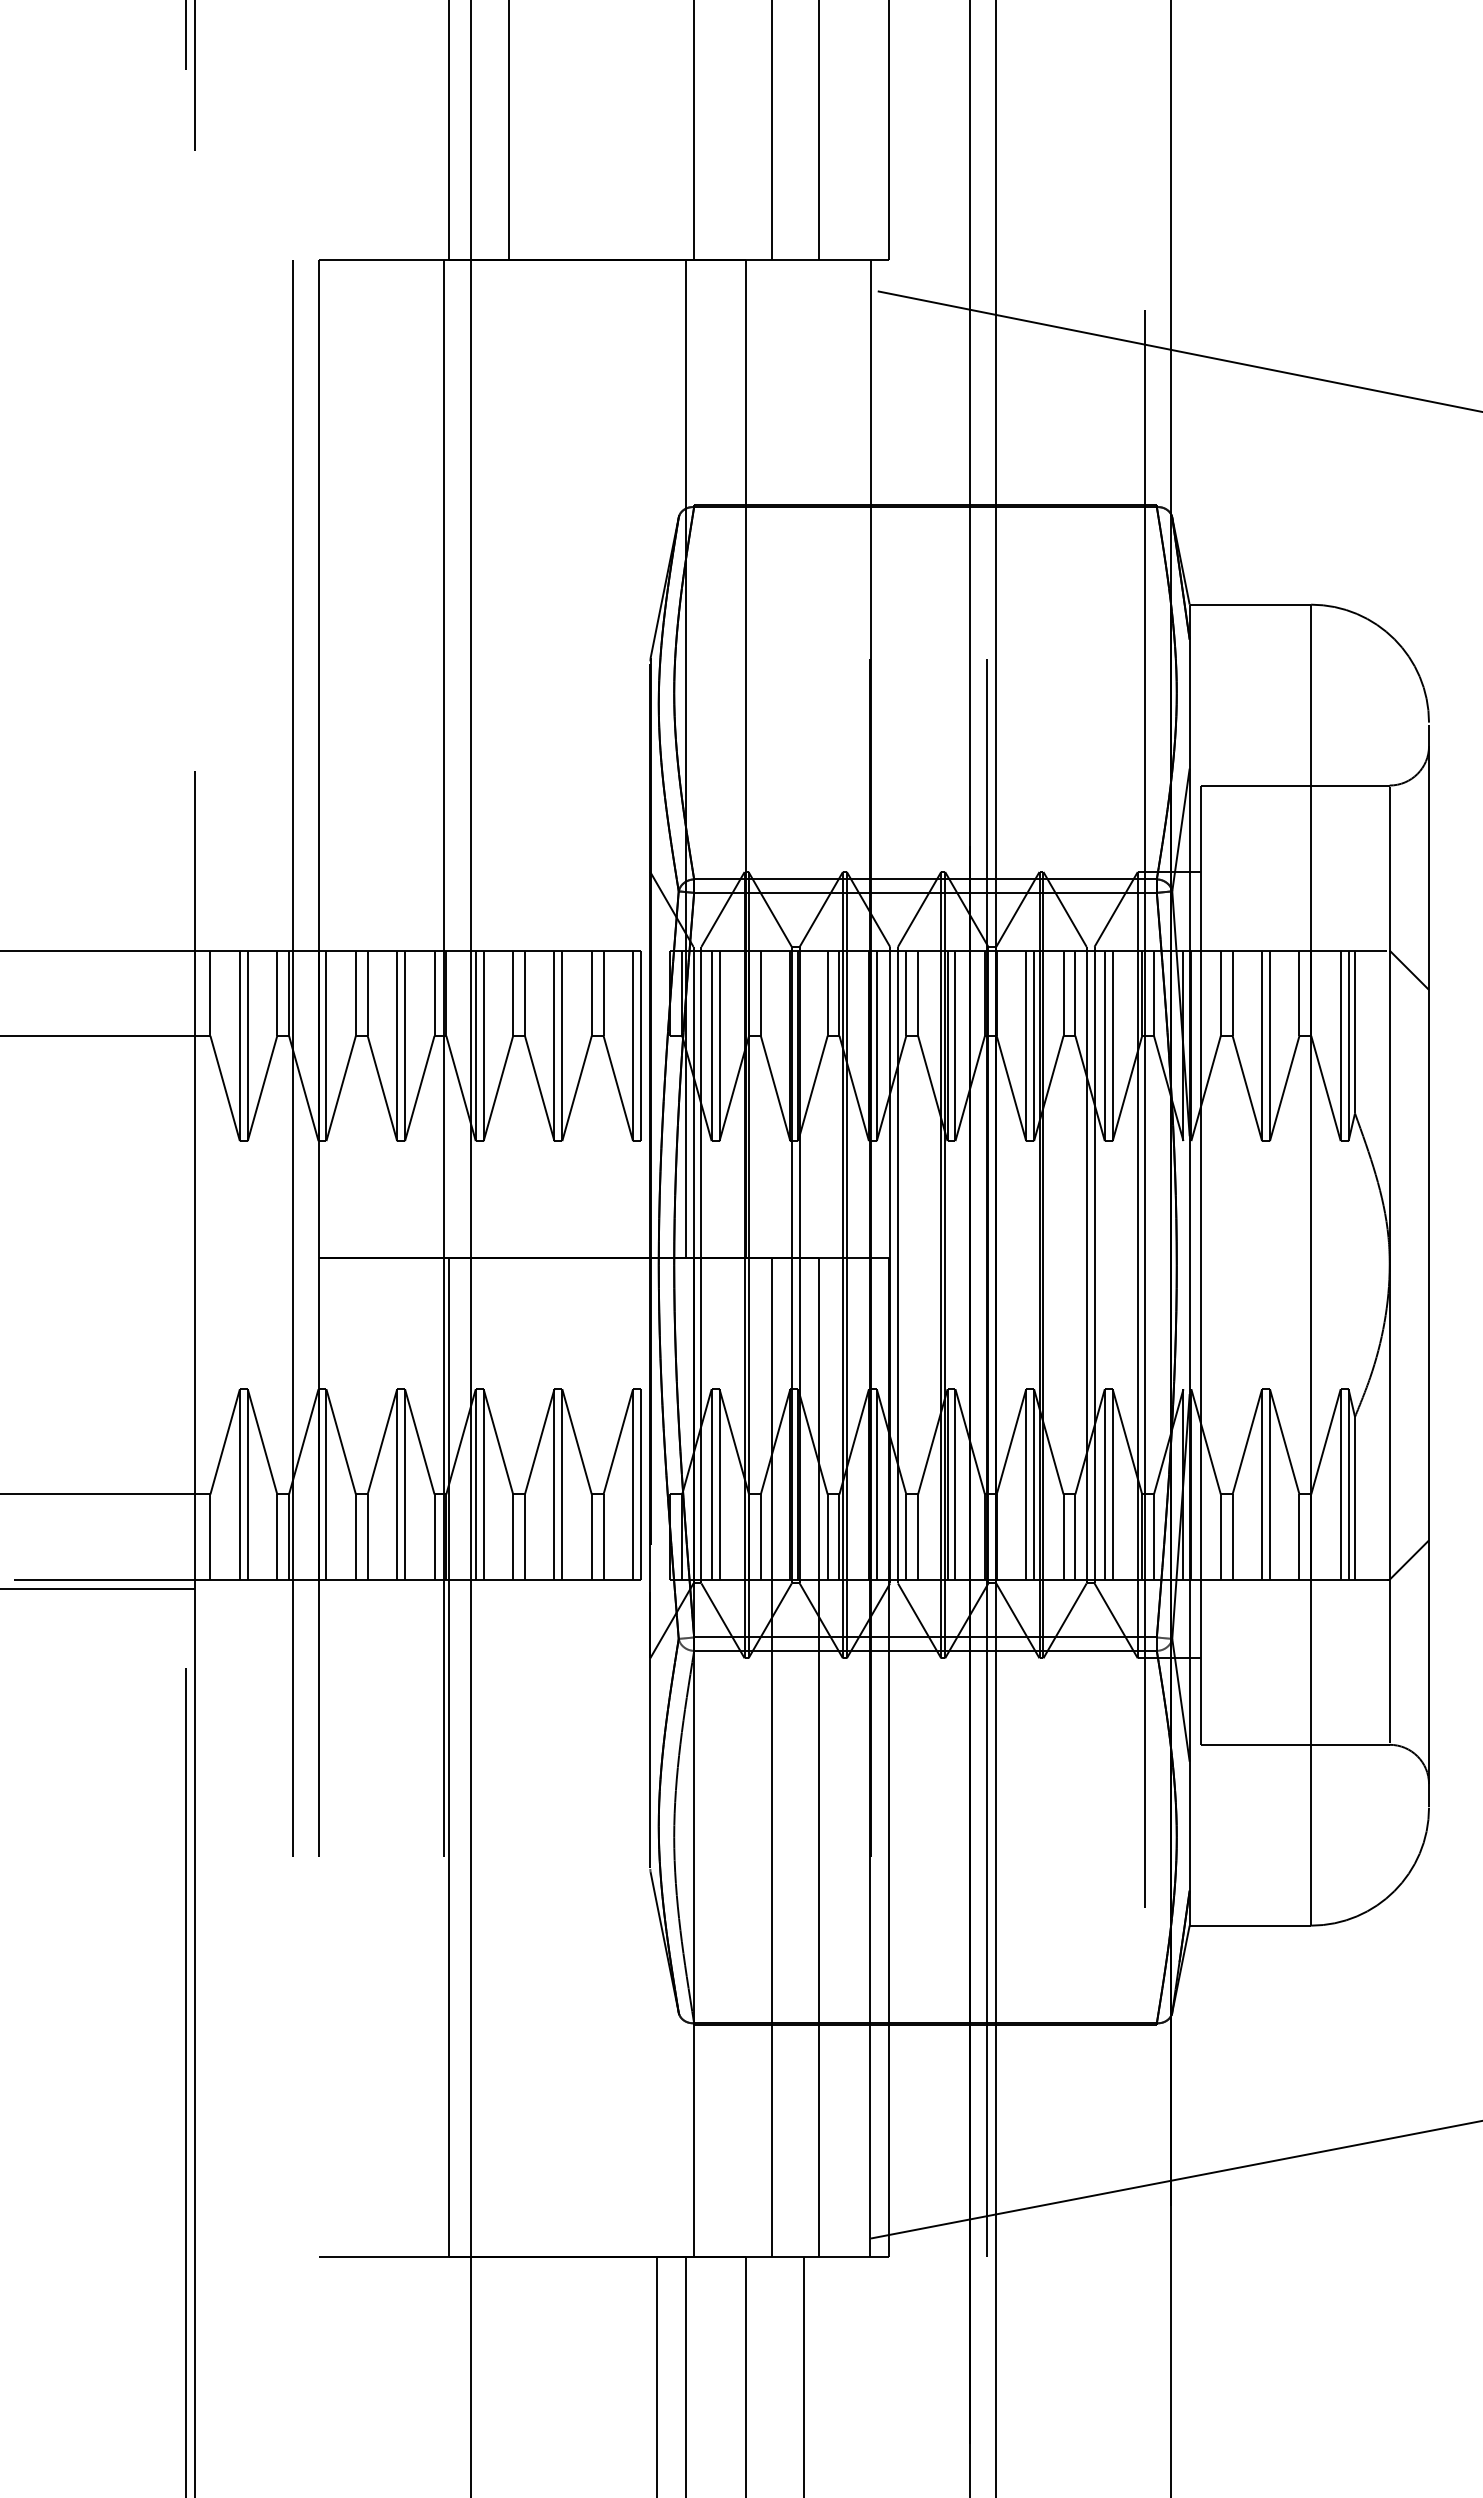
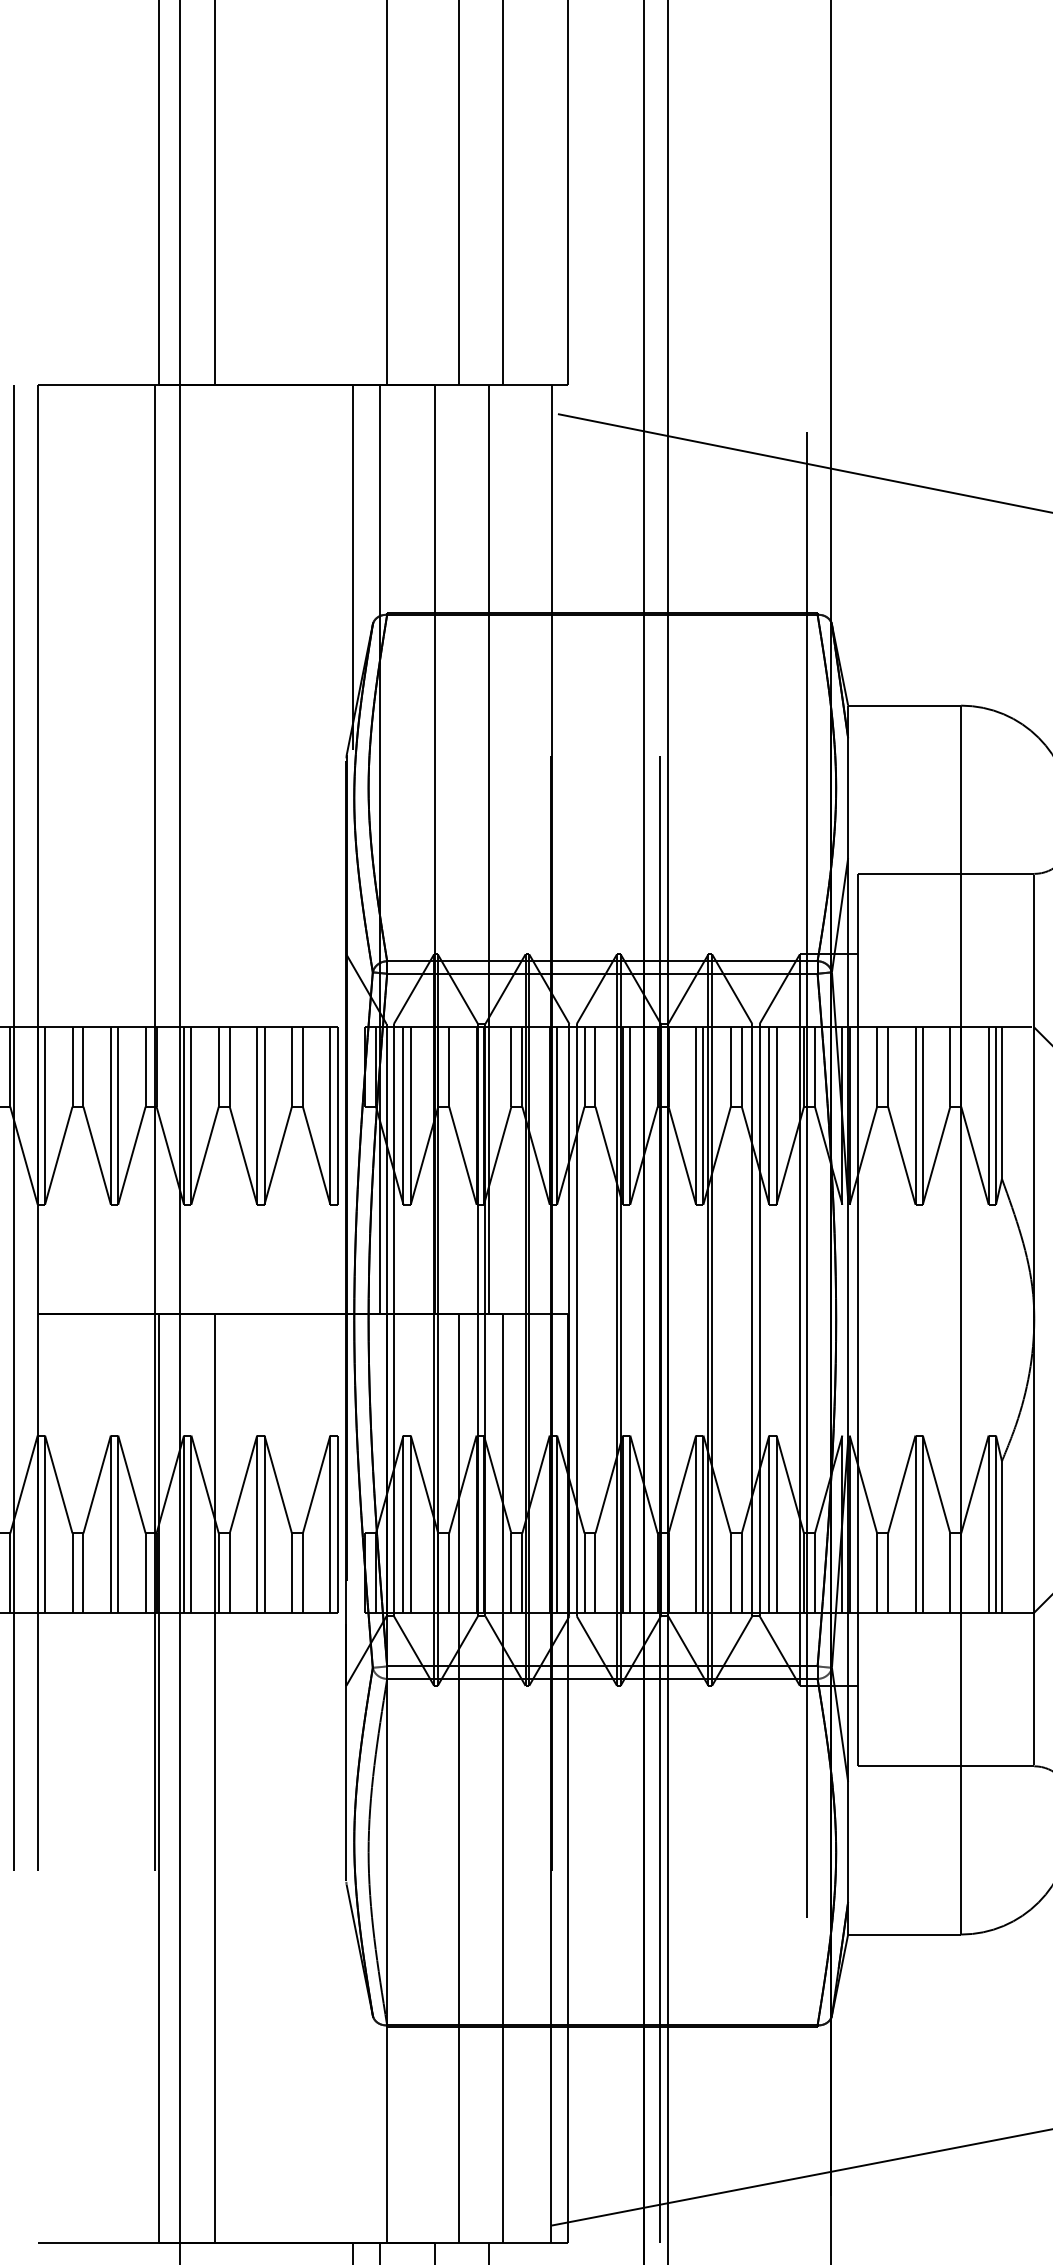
line: (657, 455) -> (353, 566), added
line: (803, 758) -> (488, 848), added
line: (508, 1757) -> (214, 1778), added

